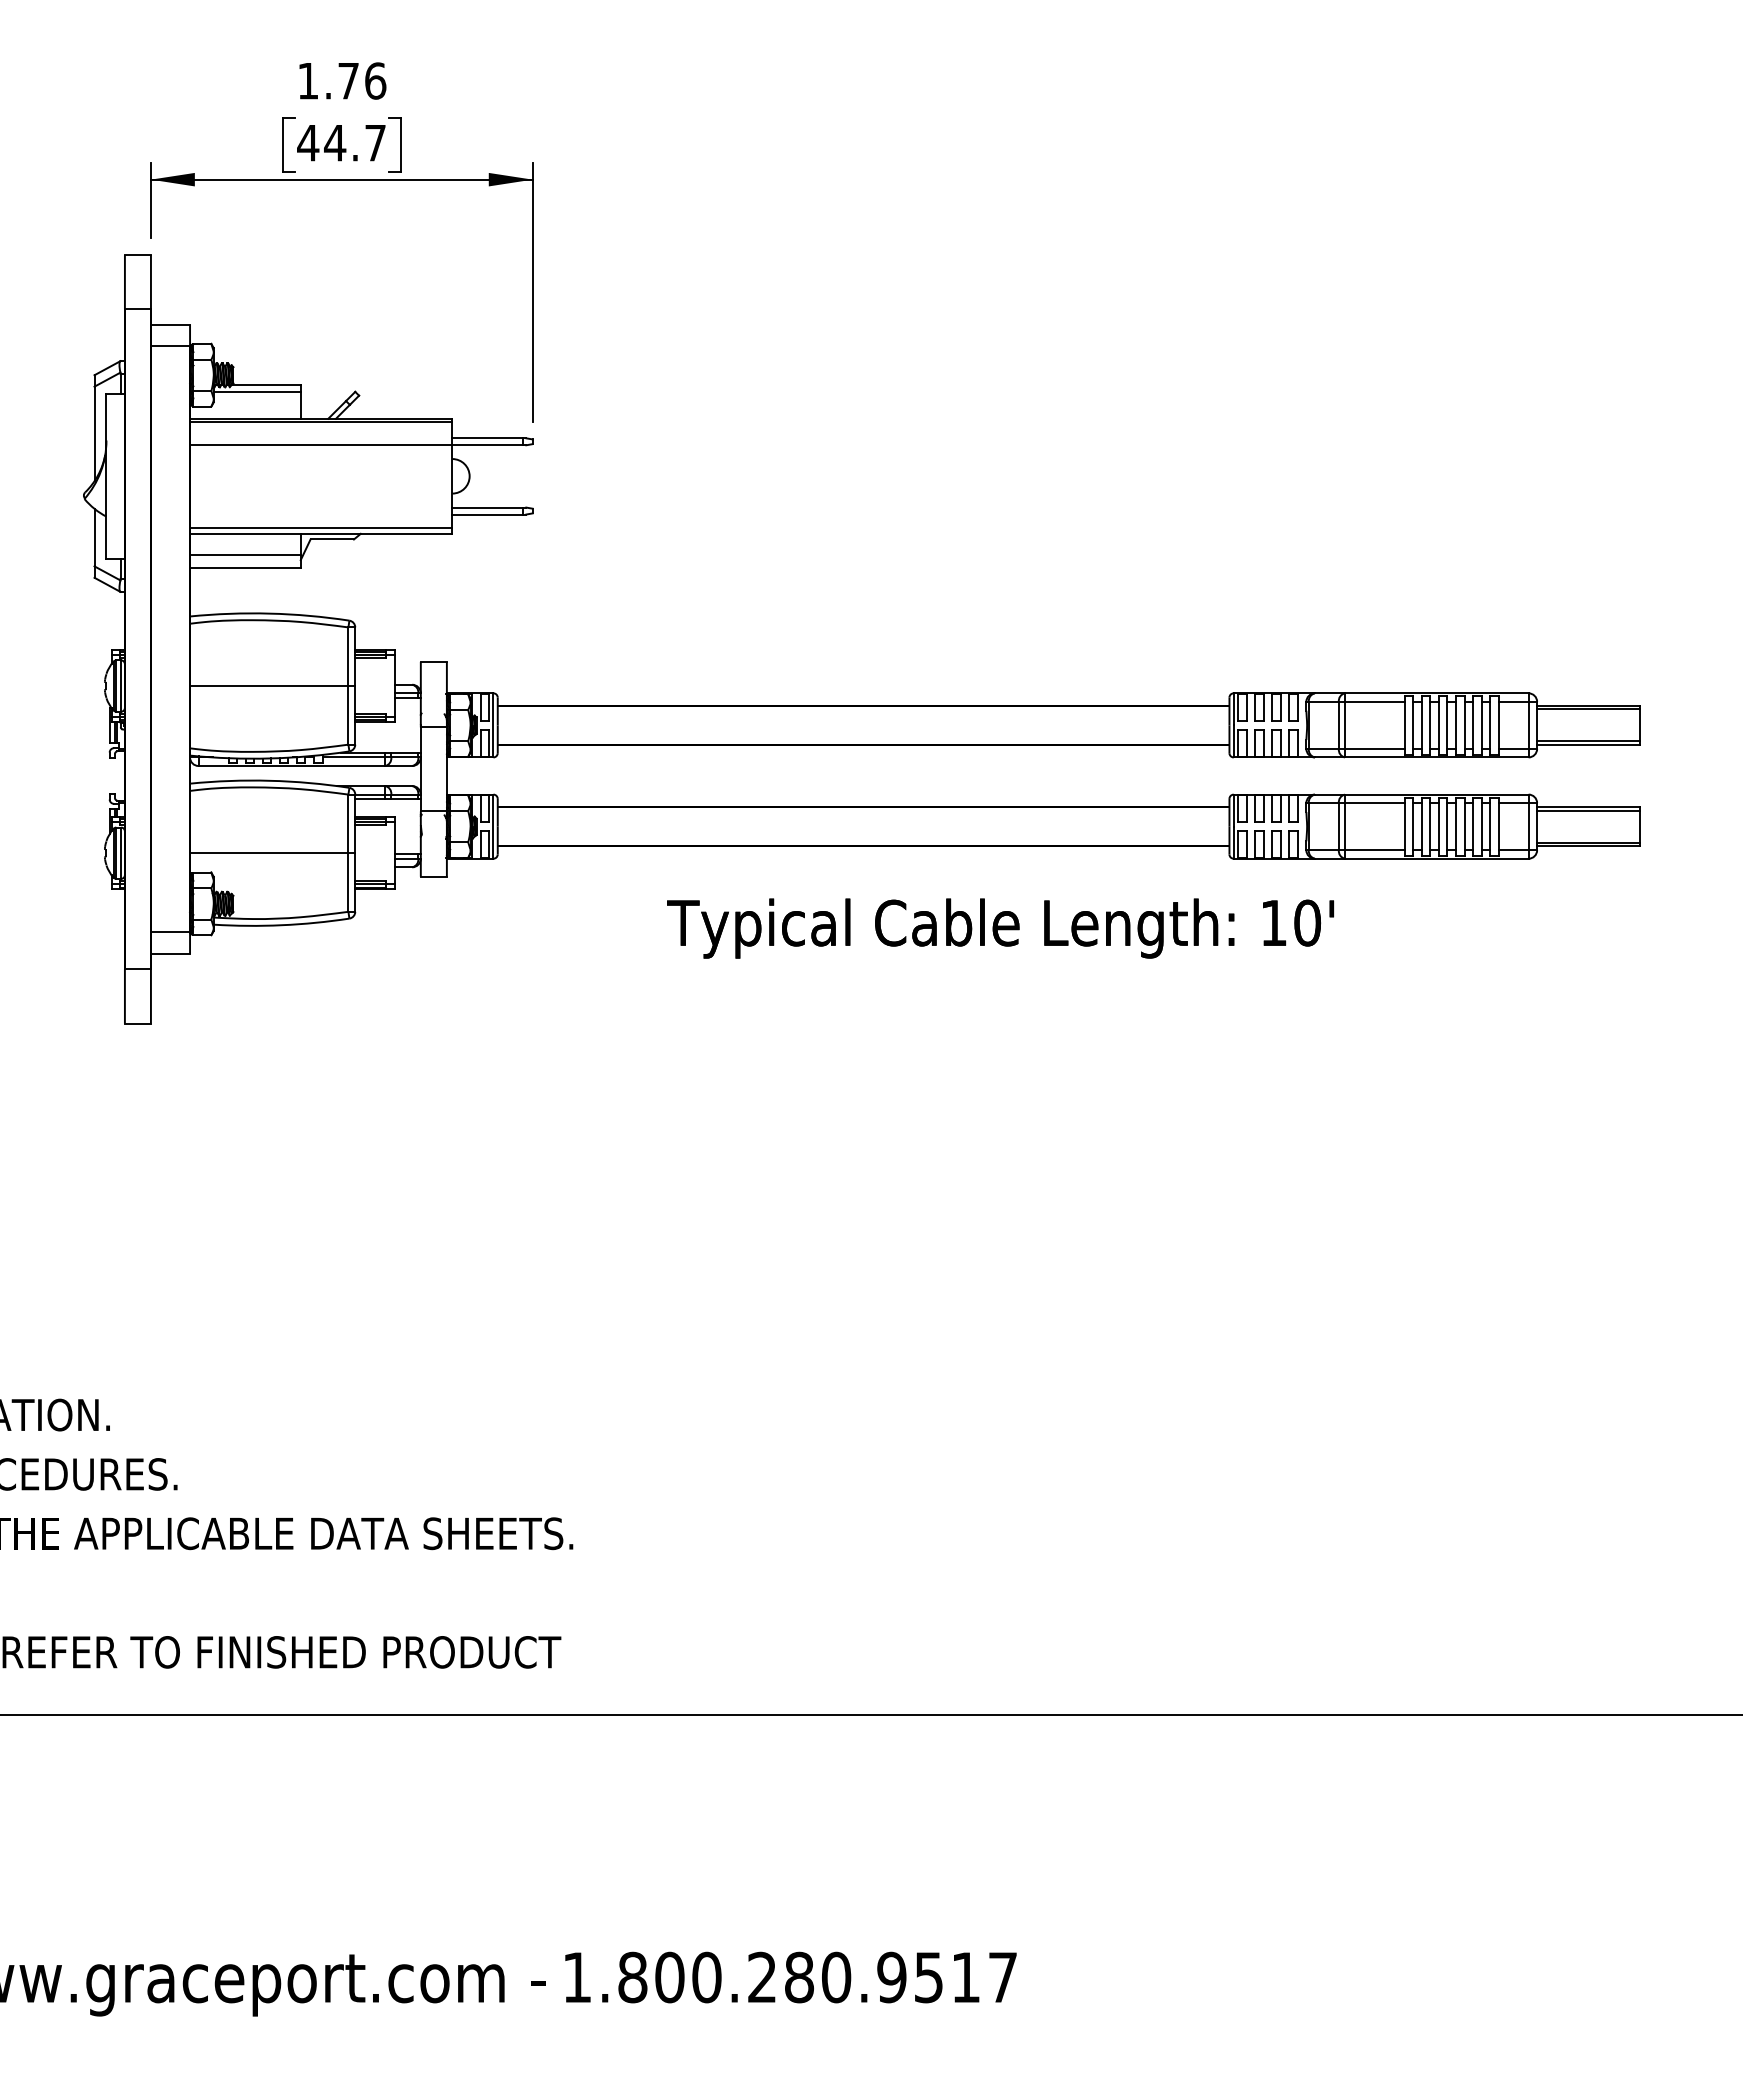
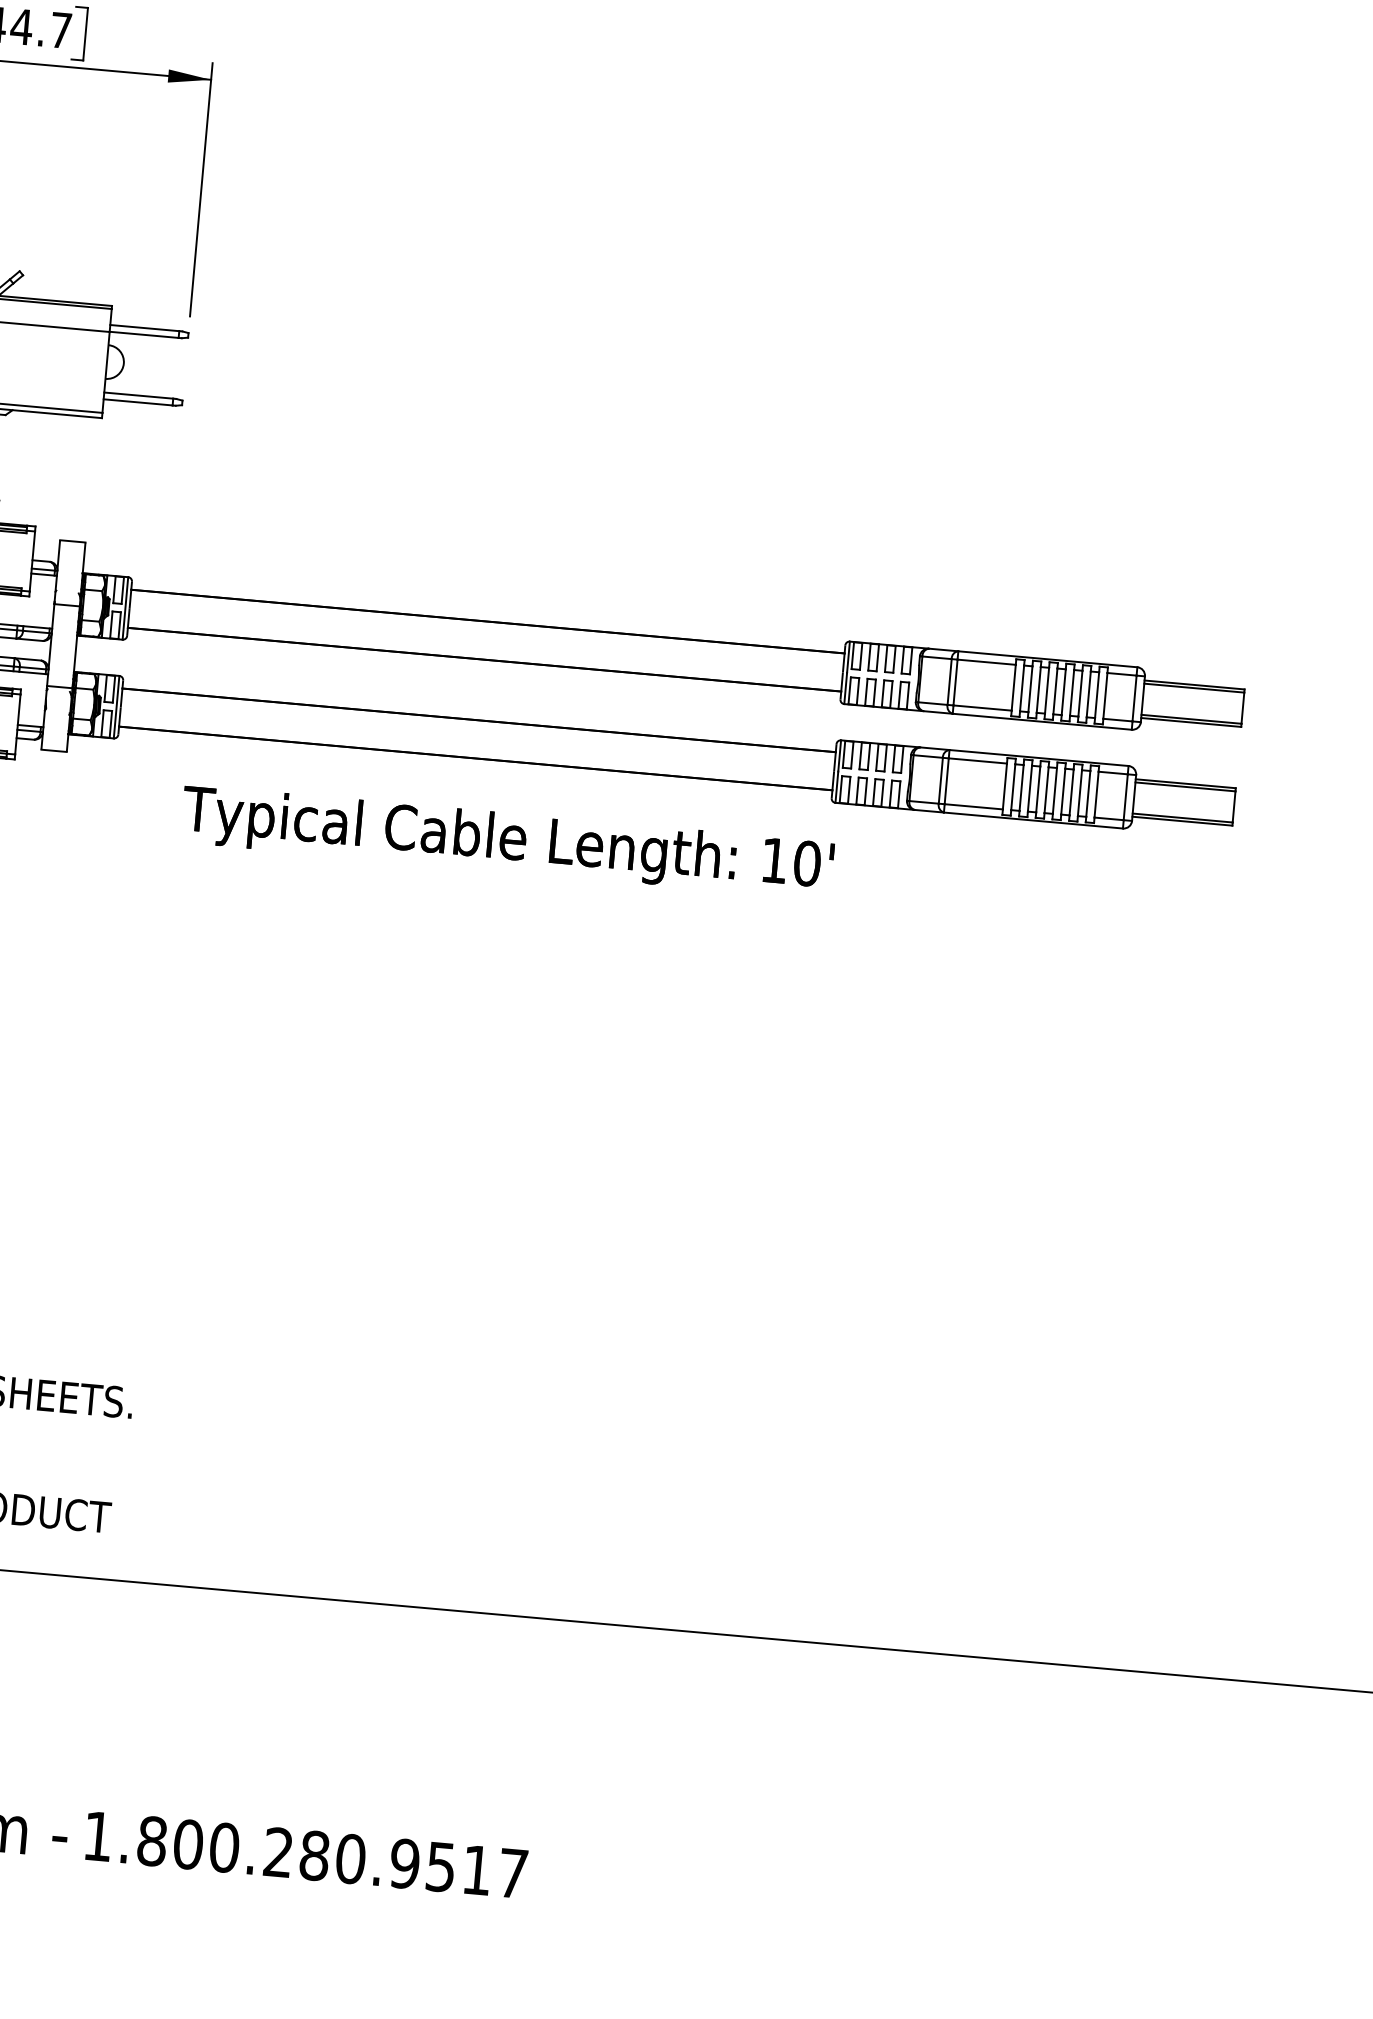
text: (1000, 928) -> (507, 842), moved

